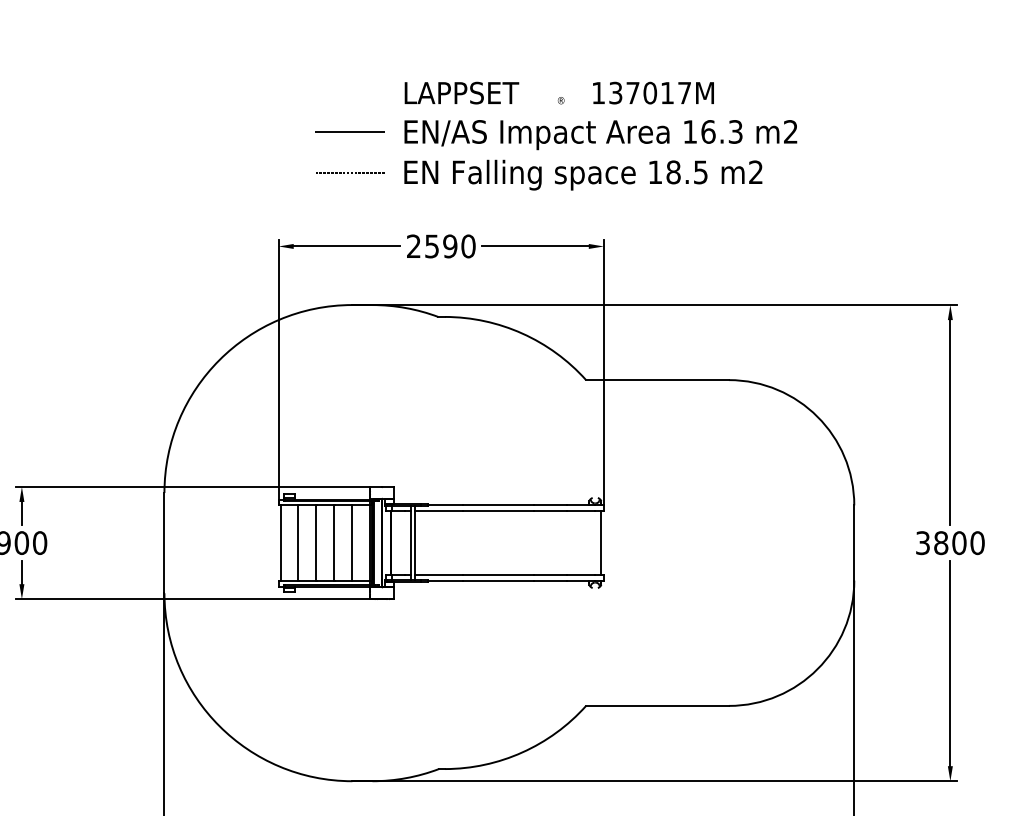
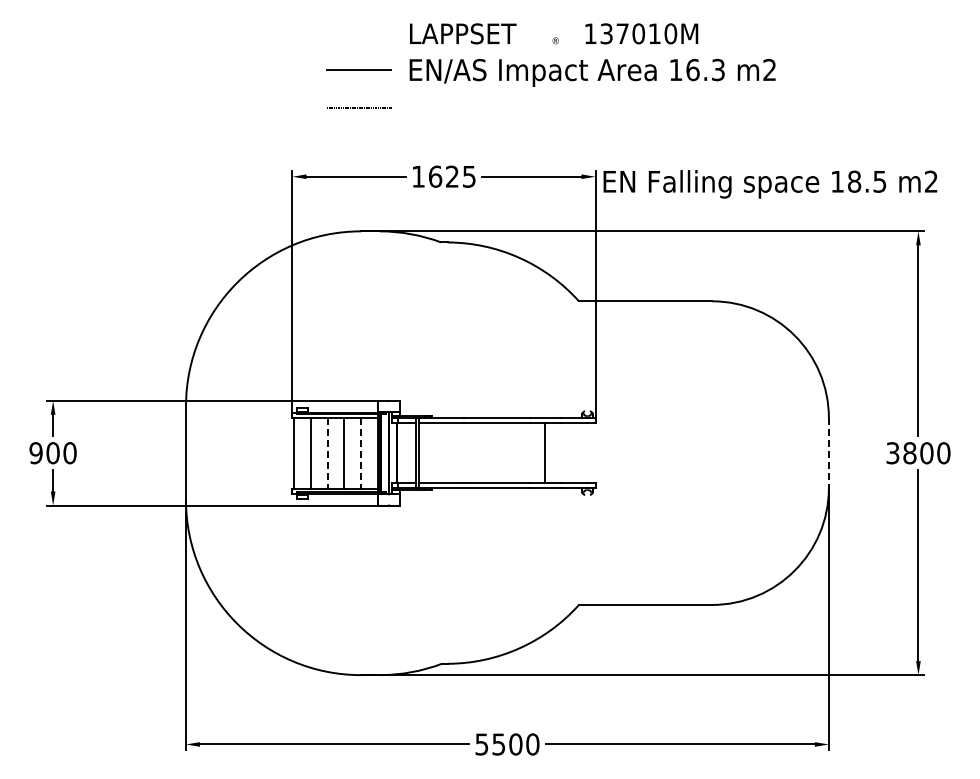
text: (684, 92) -> (670, 33), 137017M -> 137010M
text: (583, 175) -> (770, 184), moved
text: (441, 246) -> (444, 176), 2590 -> 1625
line: (316, 543) -> (327, 453), solid -> dashed
line: (351, 543) -> (360, 453), solid -> dashed
line: (600, 543) -> (545, 453), moved
line: (853, 543) -> (828, 453), solid -> dashed

